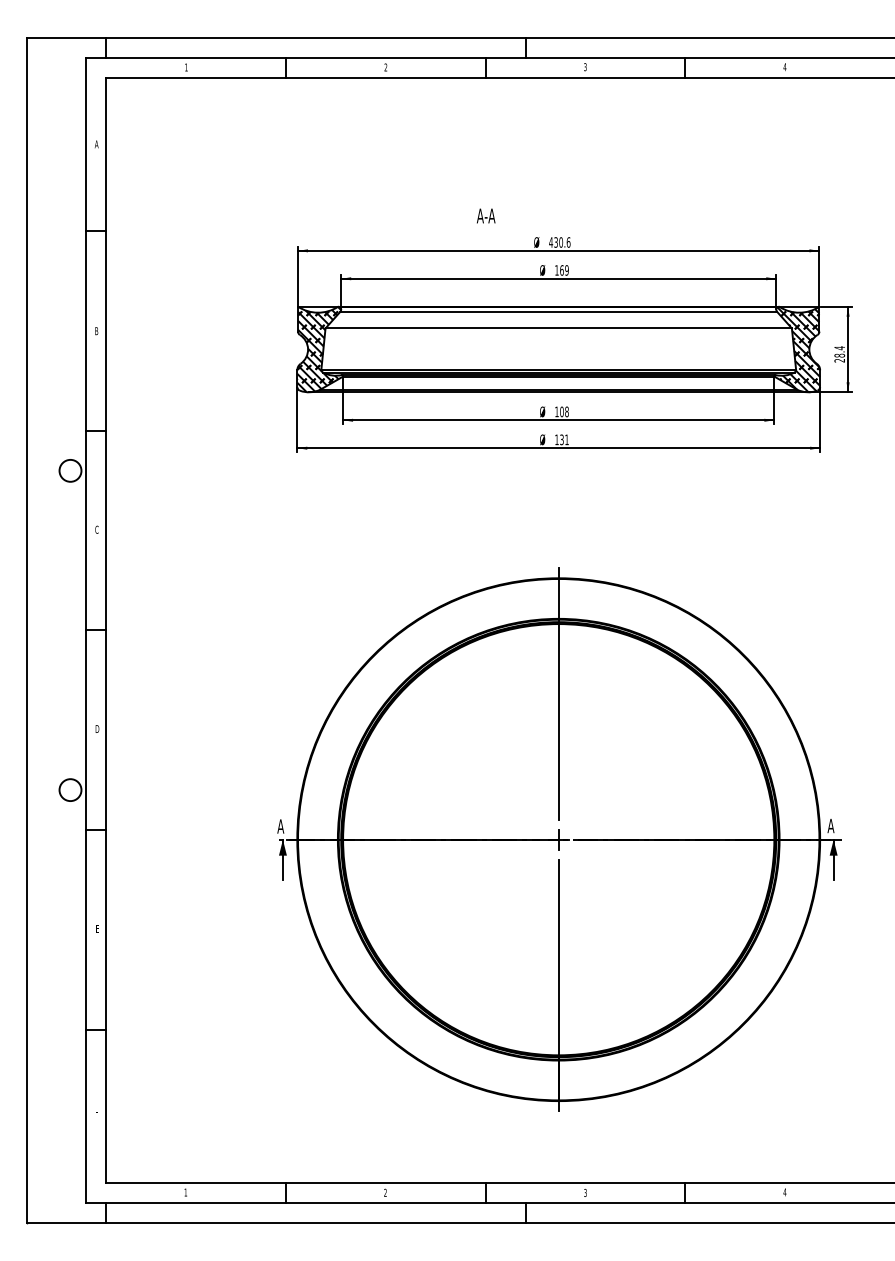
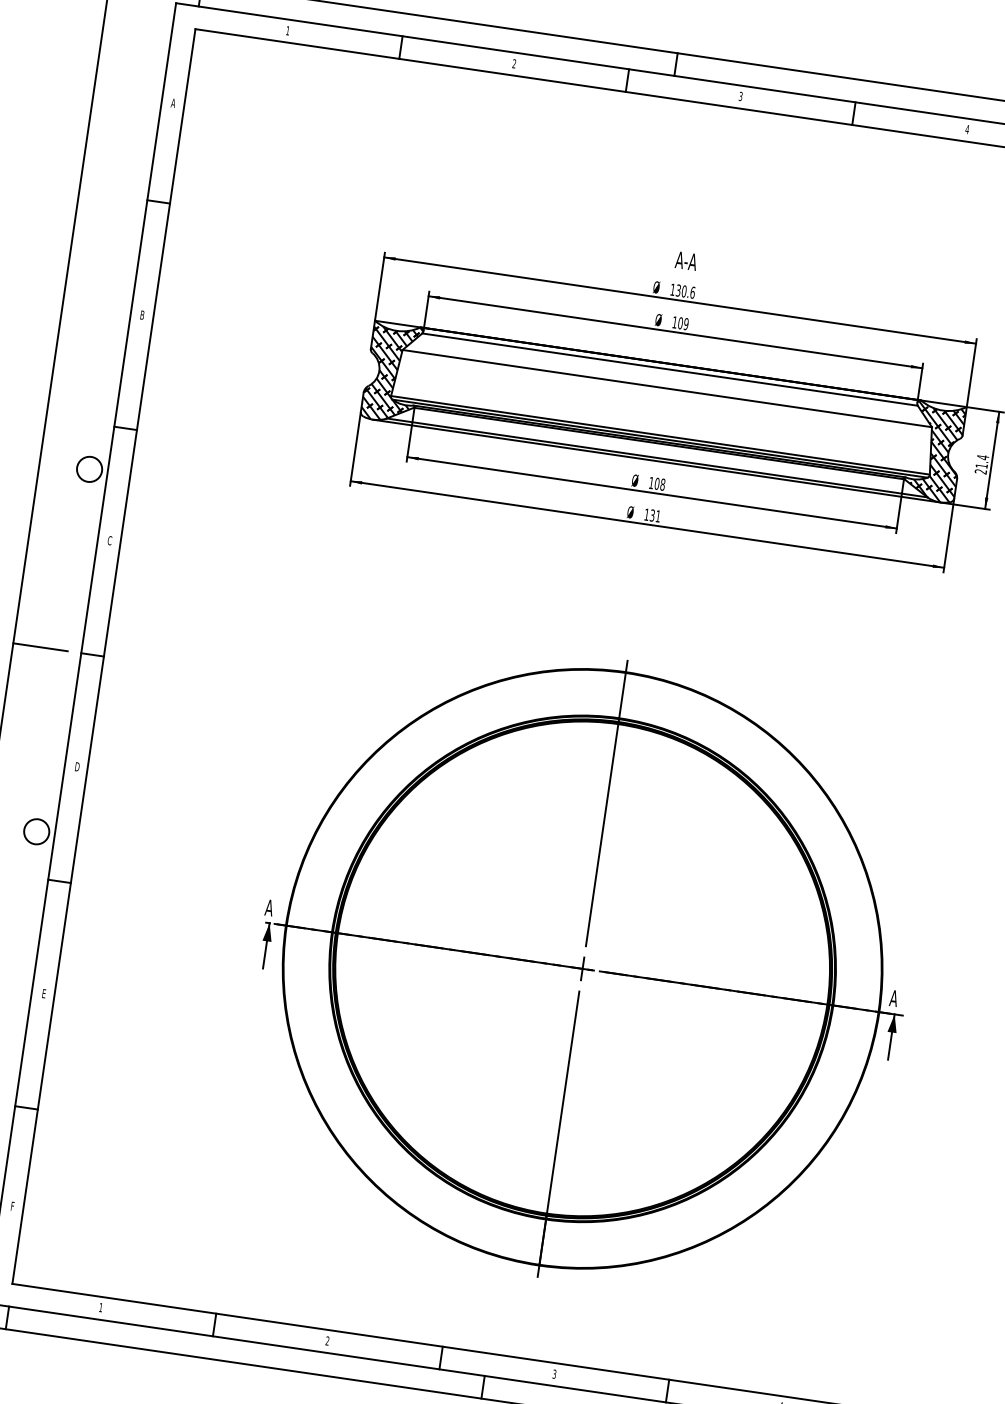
text: (486, 215) -> (686, 260), moved
text: (551, 242) -> (673, 289), 430.6 -> 130.6
text: (561, 269) -> (680, 322), 169 -> 109
text: (839, 355) -> (981, 465), 28.4 -> 21.4
line: (50, 630) -> (40, 647), added

